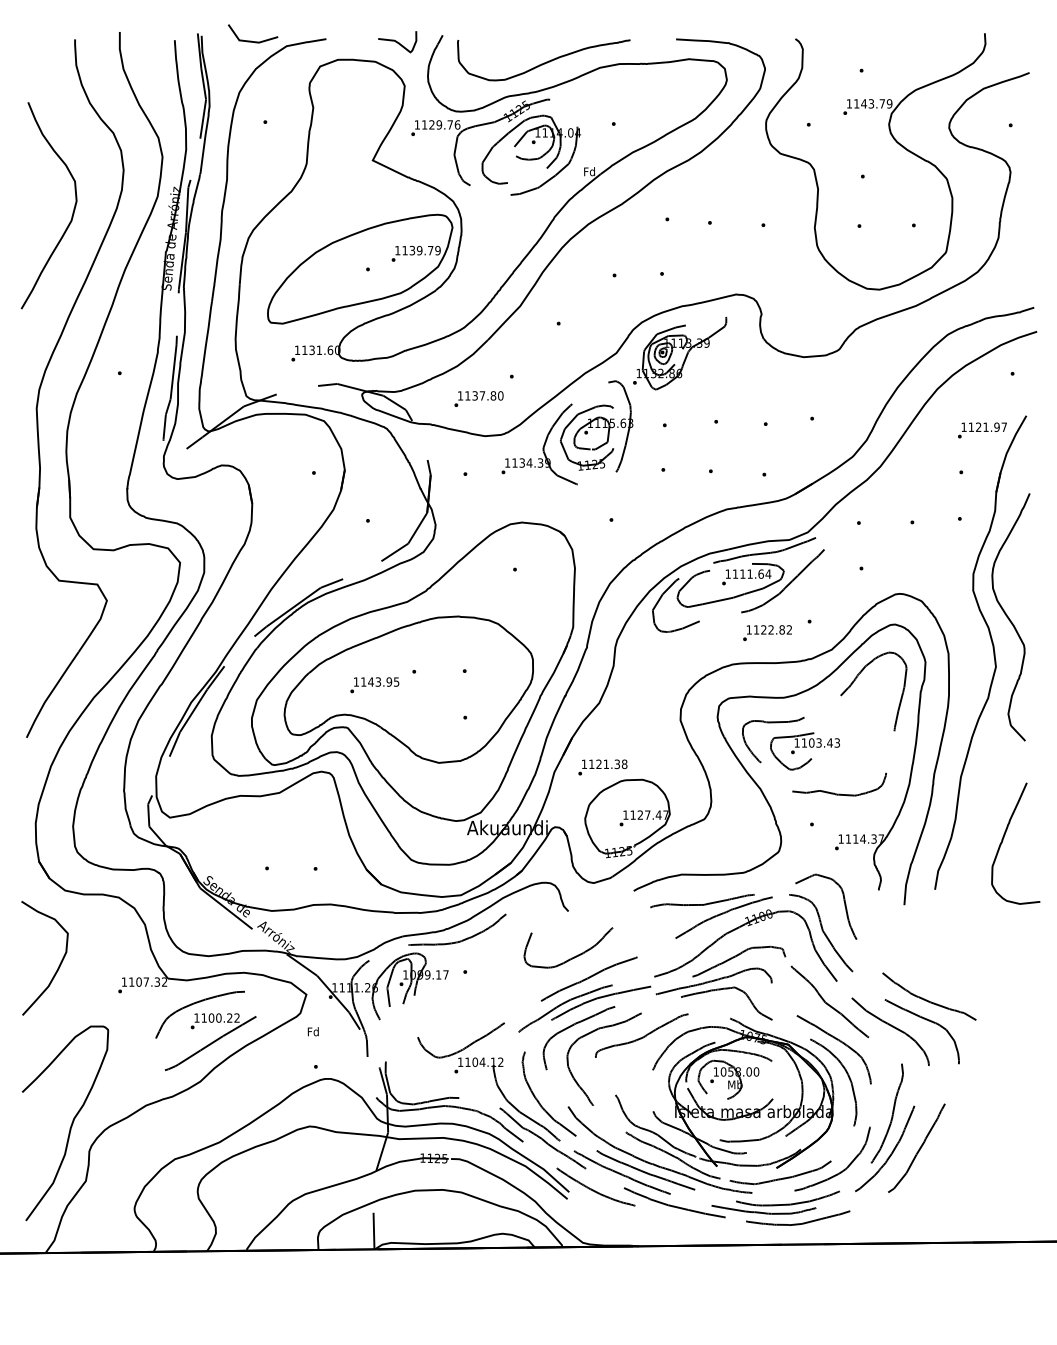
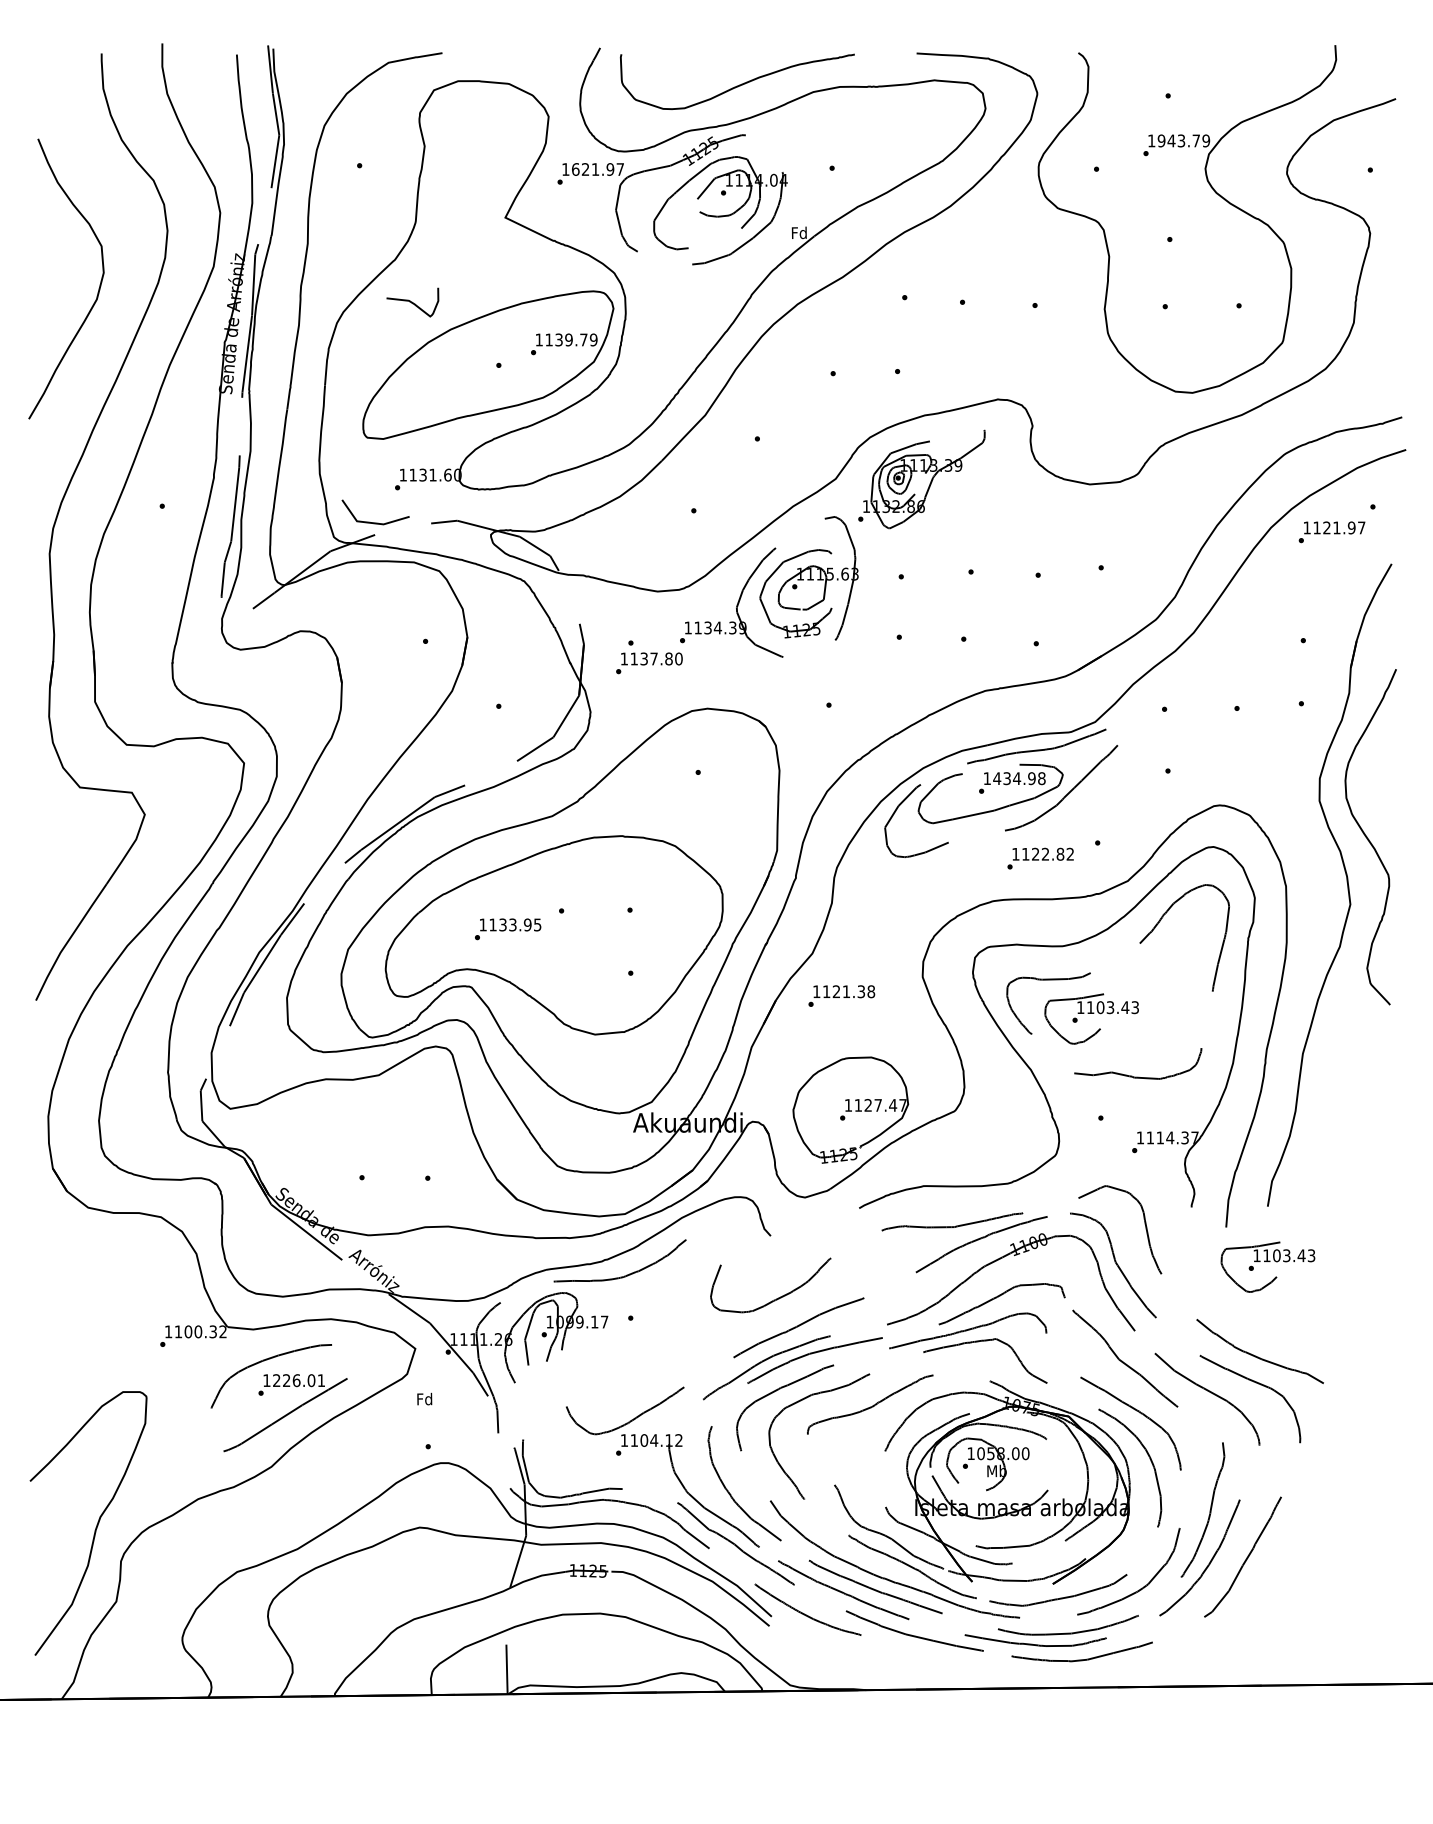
line: (251, 40) -> (373, 521), moved
curve: (397, 42) -> (412, 303), moved
text: (856, 103) -> (1161, 140), 1143.79 -> 1943.79
text: (440, 124) -> (597, 168), 1129.76 -> 1621.97
text: (478, 398) -> (648, 662), moved
text: (982, 430) -> (1332, 532), moved
text: (751, 573) -> (1018, 777), 1111.64 -> 1434.98
text: (370, 681) -> (502, 924), 1143.95 -> 1133.95
text: (602, 767) -> (841, 996), moved
curve: (1003, 840) -> (1360, 1139), removed
part: (934, 934) -> (1267, 1267), added
curve: (58, 966) -> (79, 1310), removed
text: (146, 981) -> (198, 1331), 1107.32 -> 1100.32
text: (220, 1017) -> (298, 1379), 1100.22 -> 1226.01

